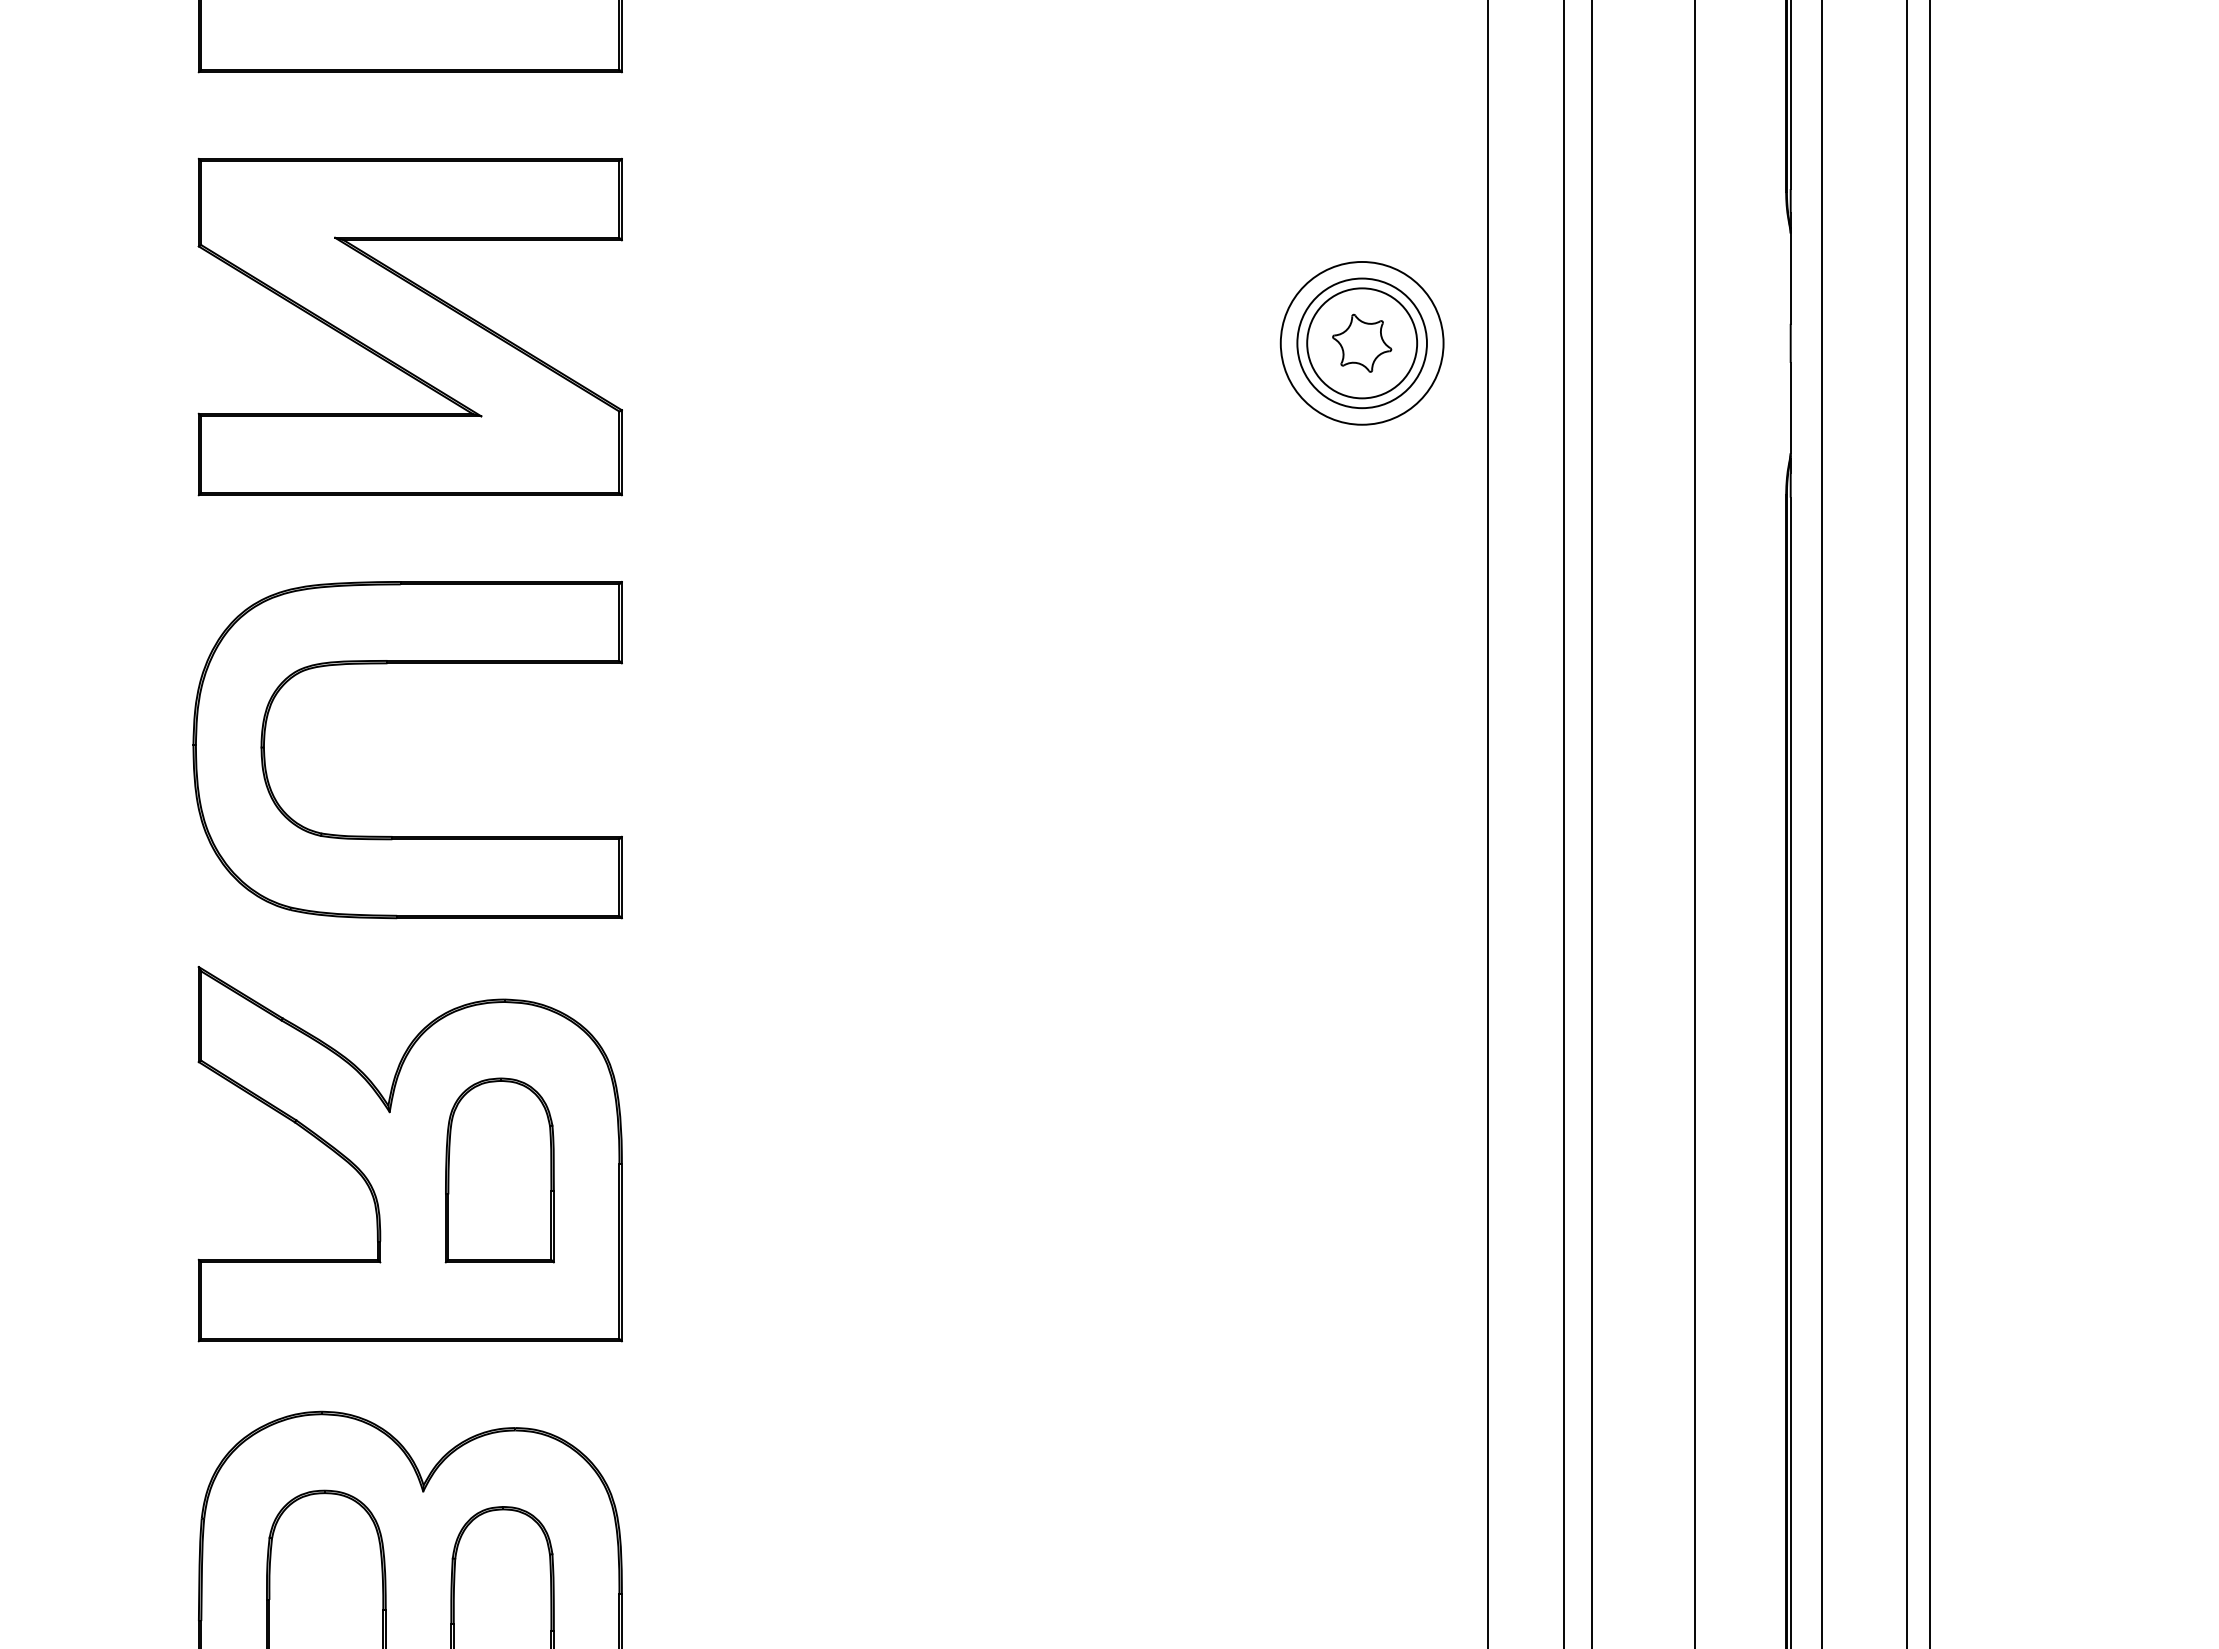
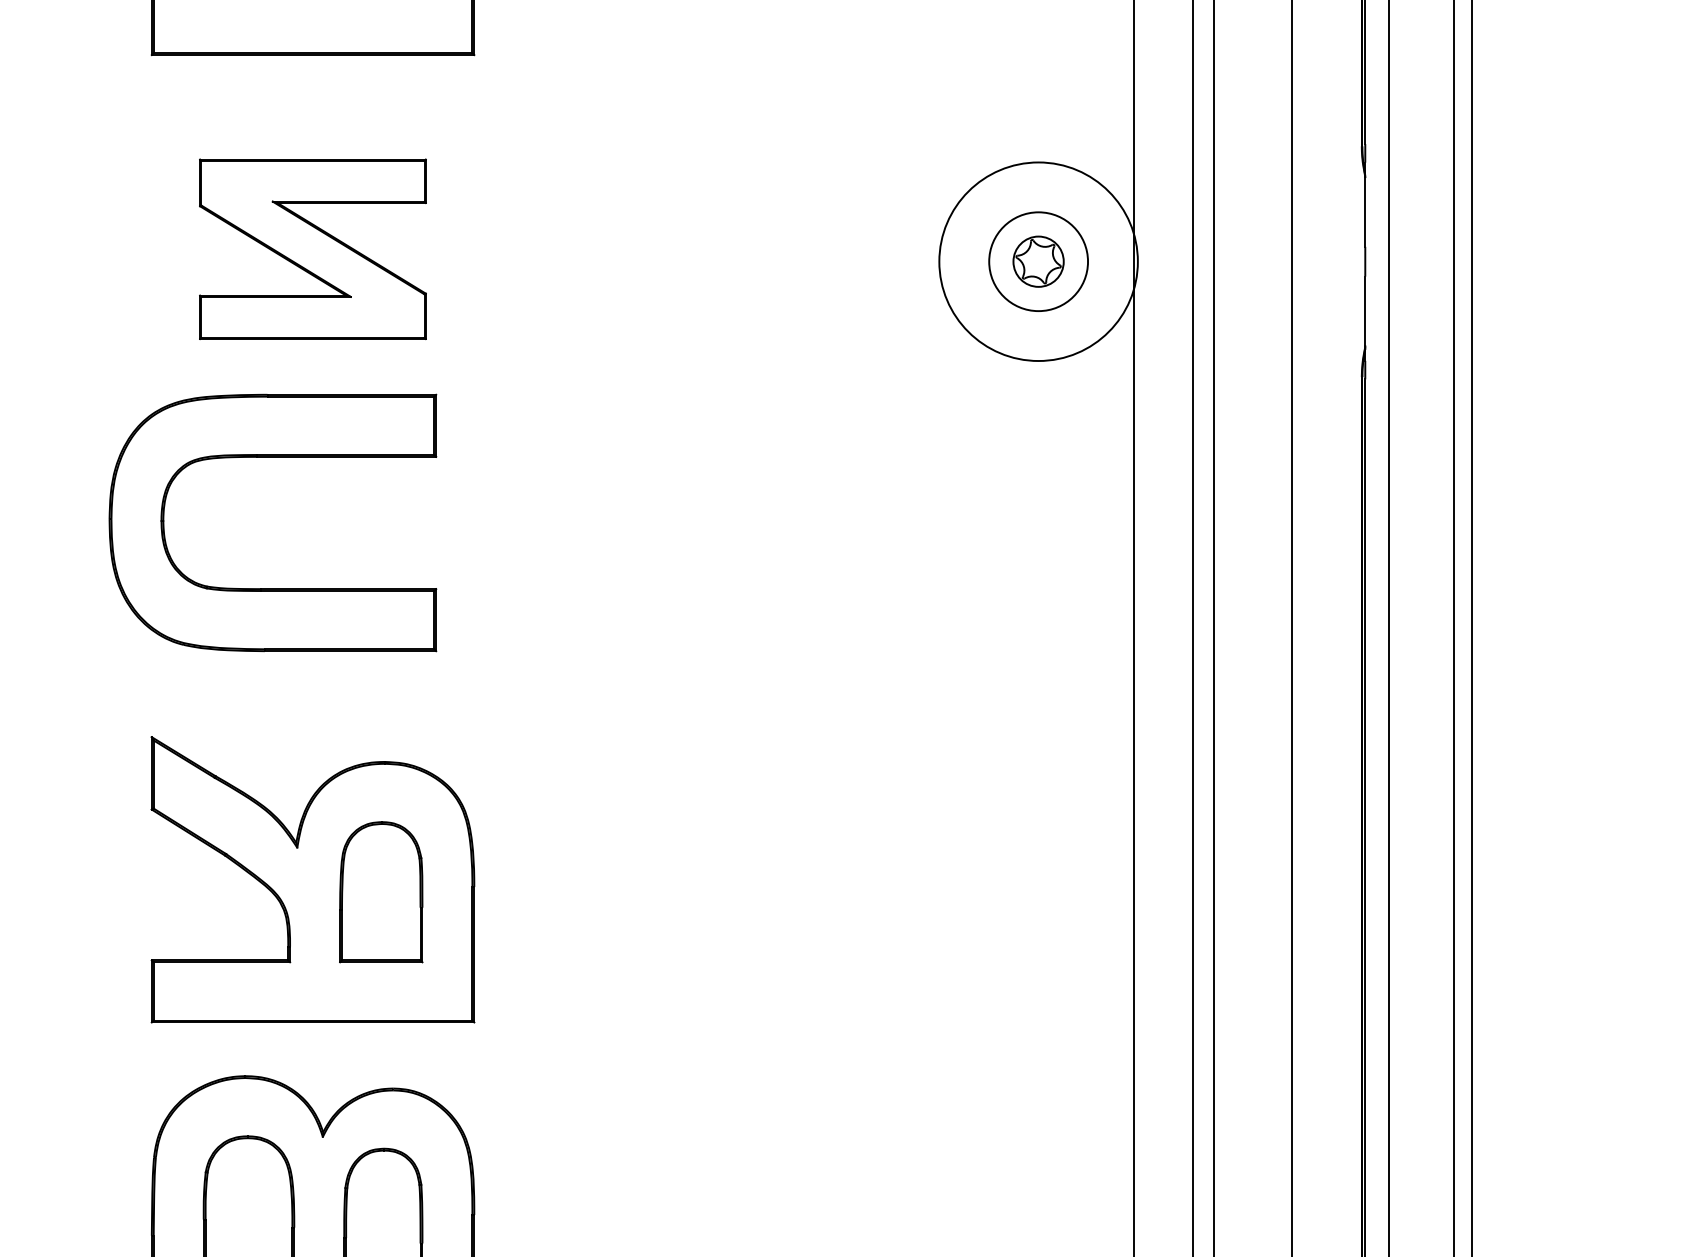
part: (409, 326) -> (312, 248), size x0.7
circle: (1361, 342) -> (1038, 261), size x1.6
circle: (1362, 343) -> (1038, 261), size x0.6
part: (407, 836) -> (272, 588), moved

